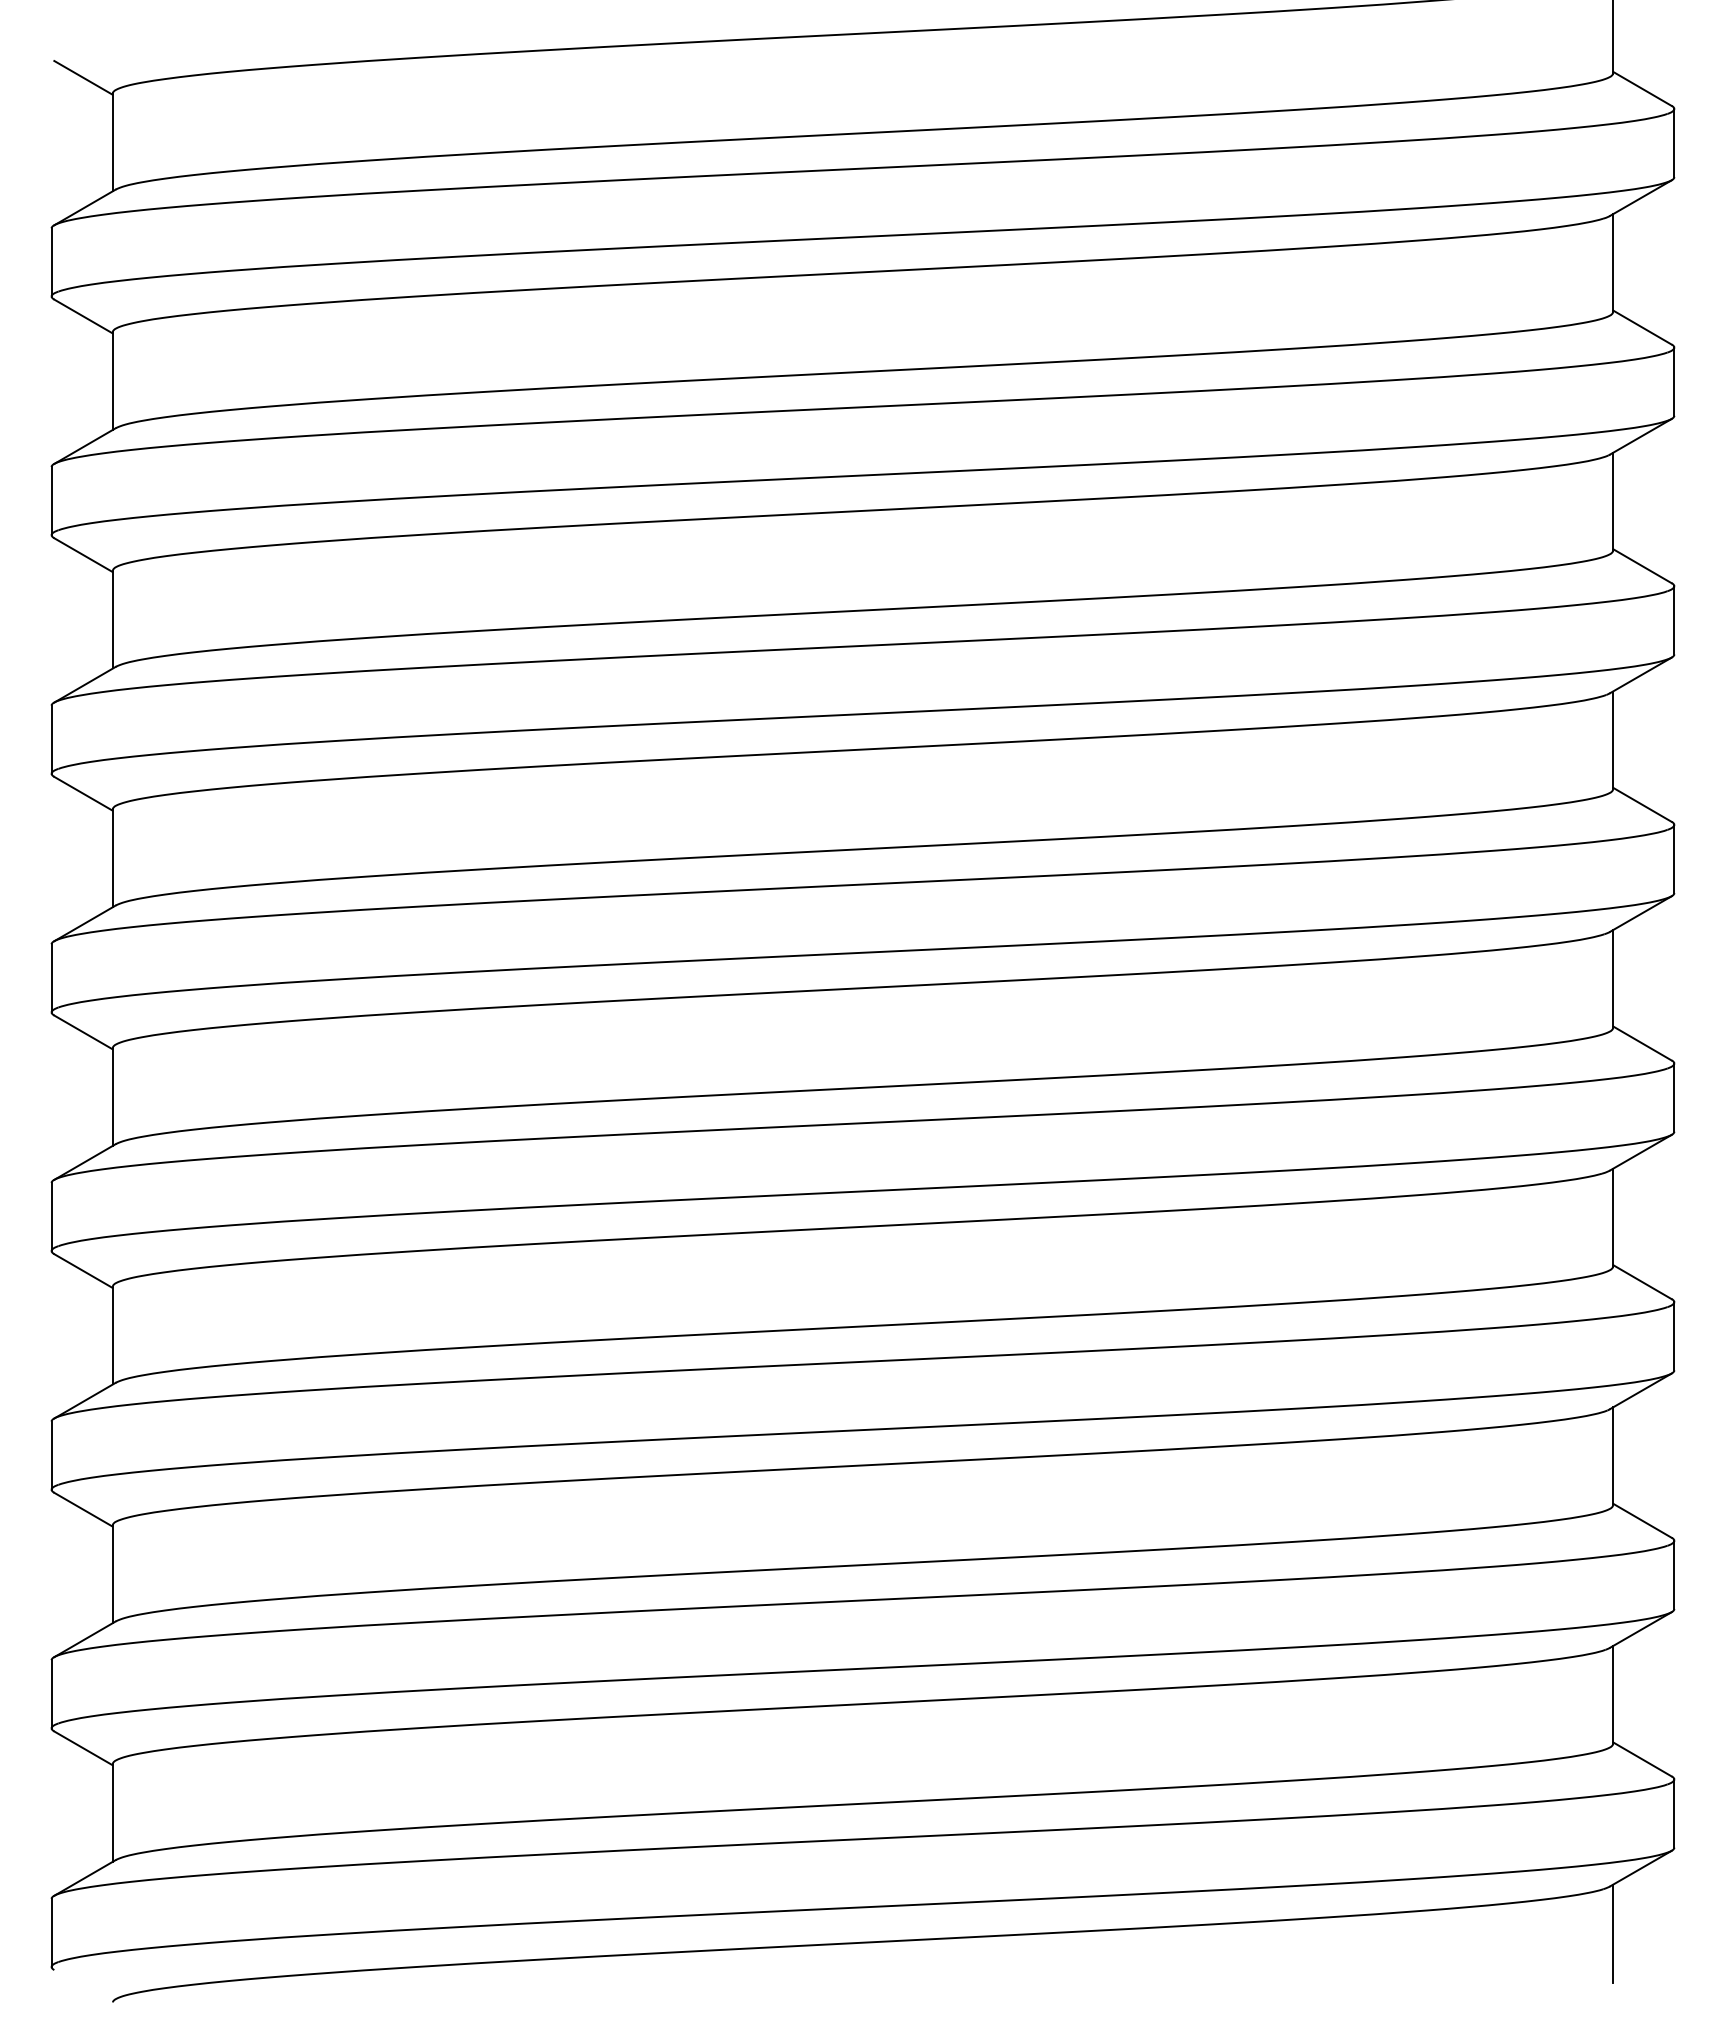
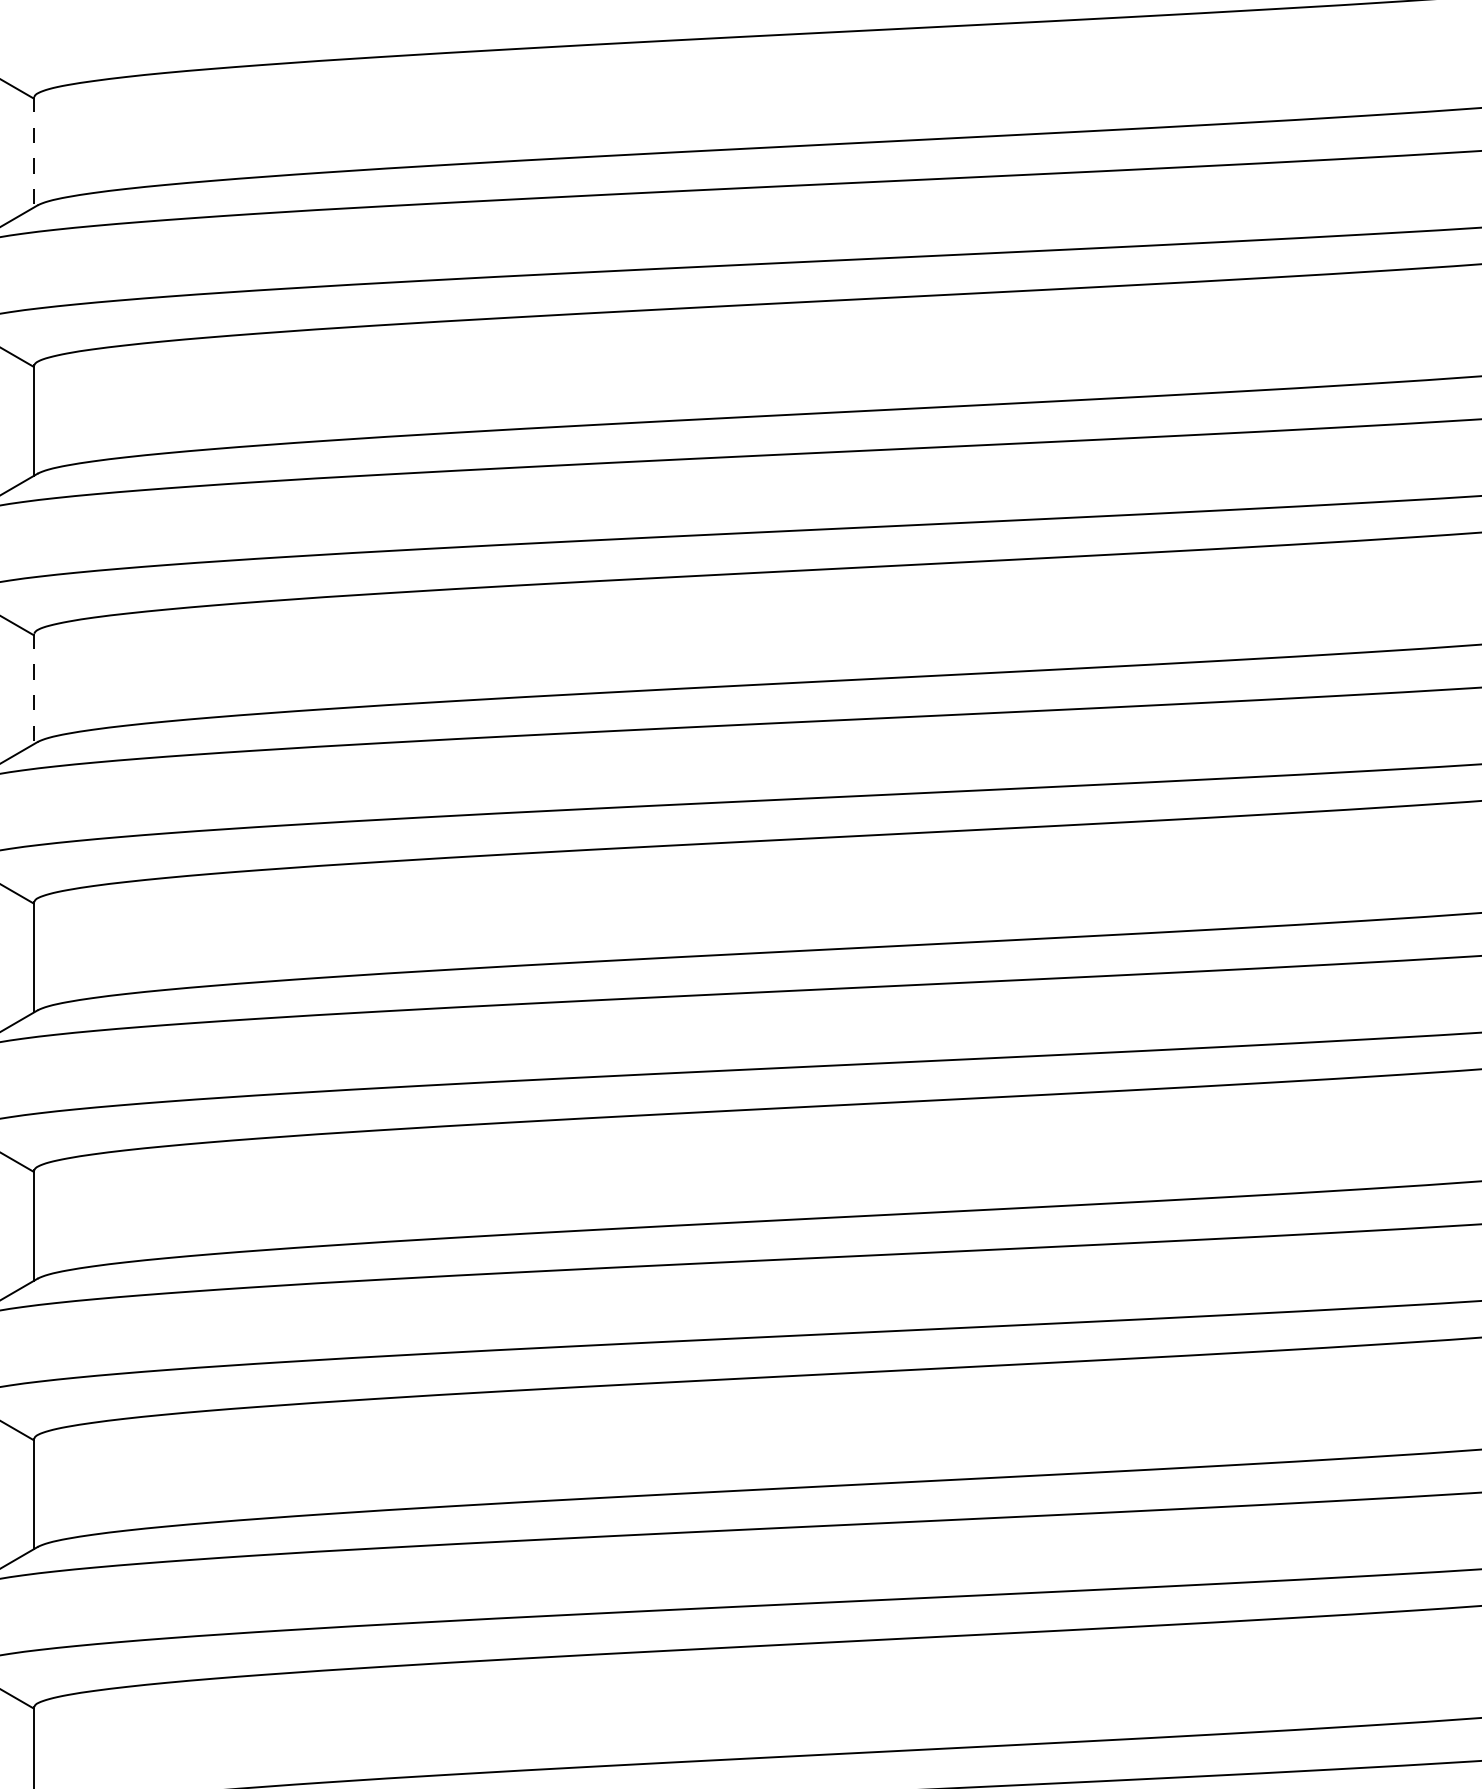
line: (112, 142) -> (33, 152), solid -> dashed
line: (112, 619) -> (33, 688), solid -> dashed

